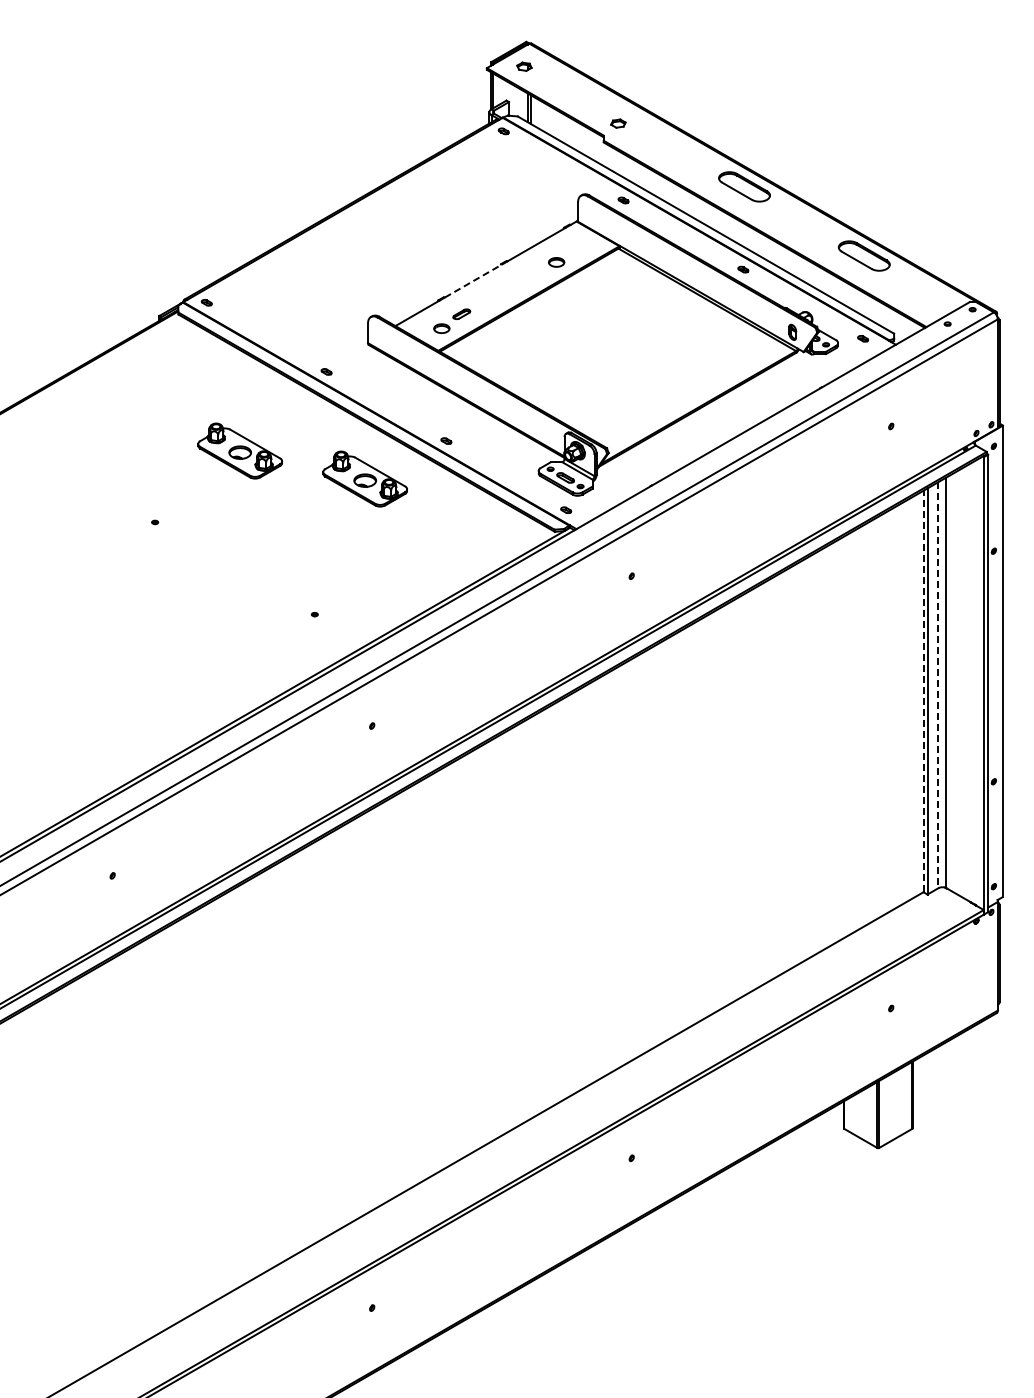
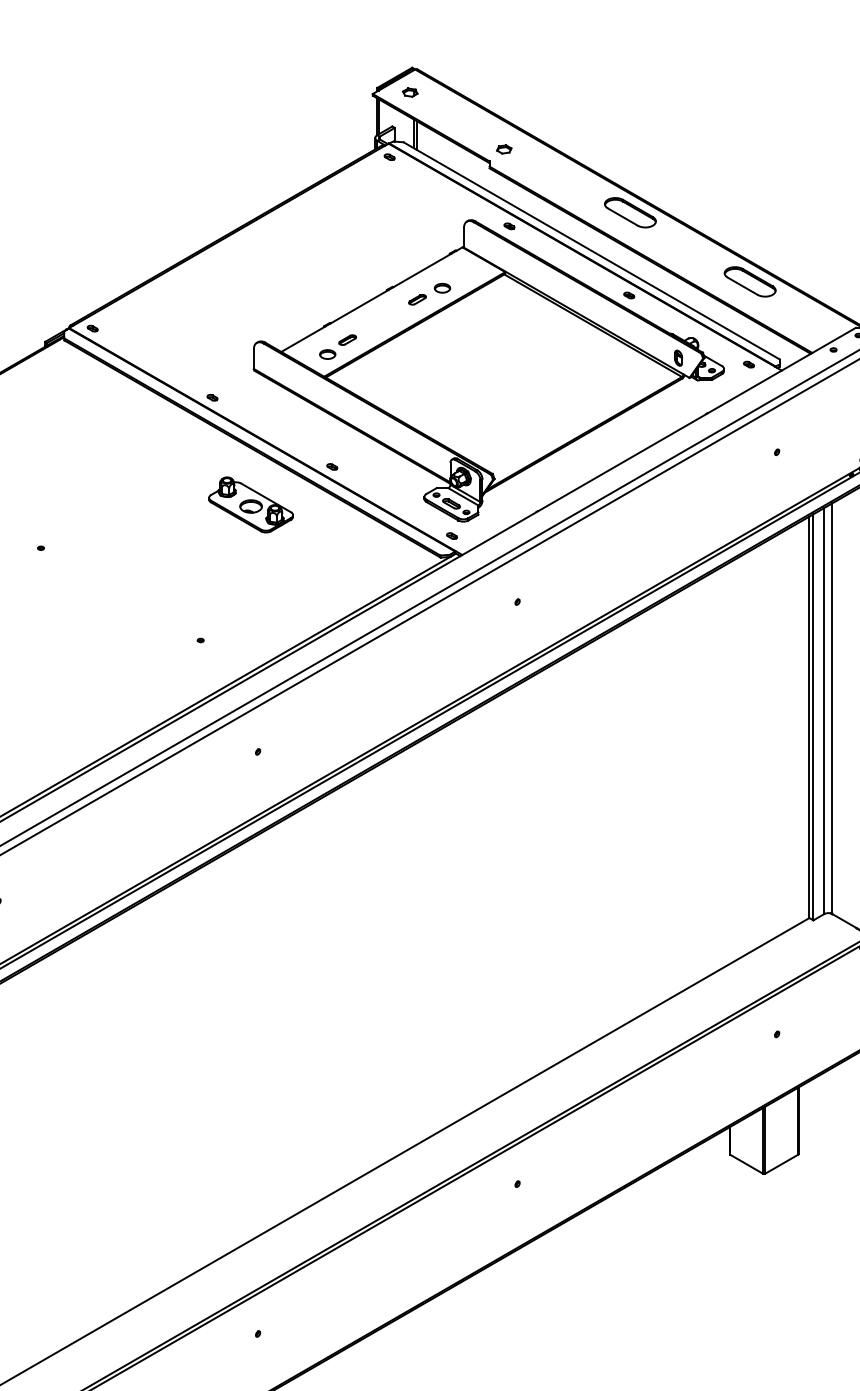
part: (531, 273) -> (417, 299), added
line: (474, 280) -> (360, 306), dashed -> solid
part: (239, 450) -> (125, 476), removed
line: (938, 685) -> (824, 711), dashed -> solid
line: (923, 691) -> (809, 717), dashed -> solid

